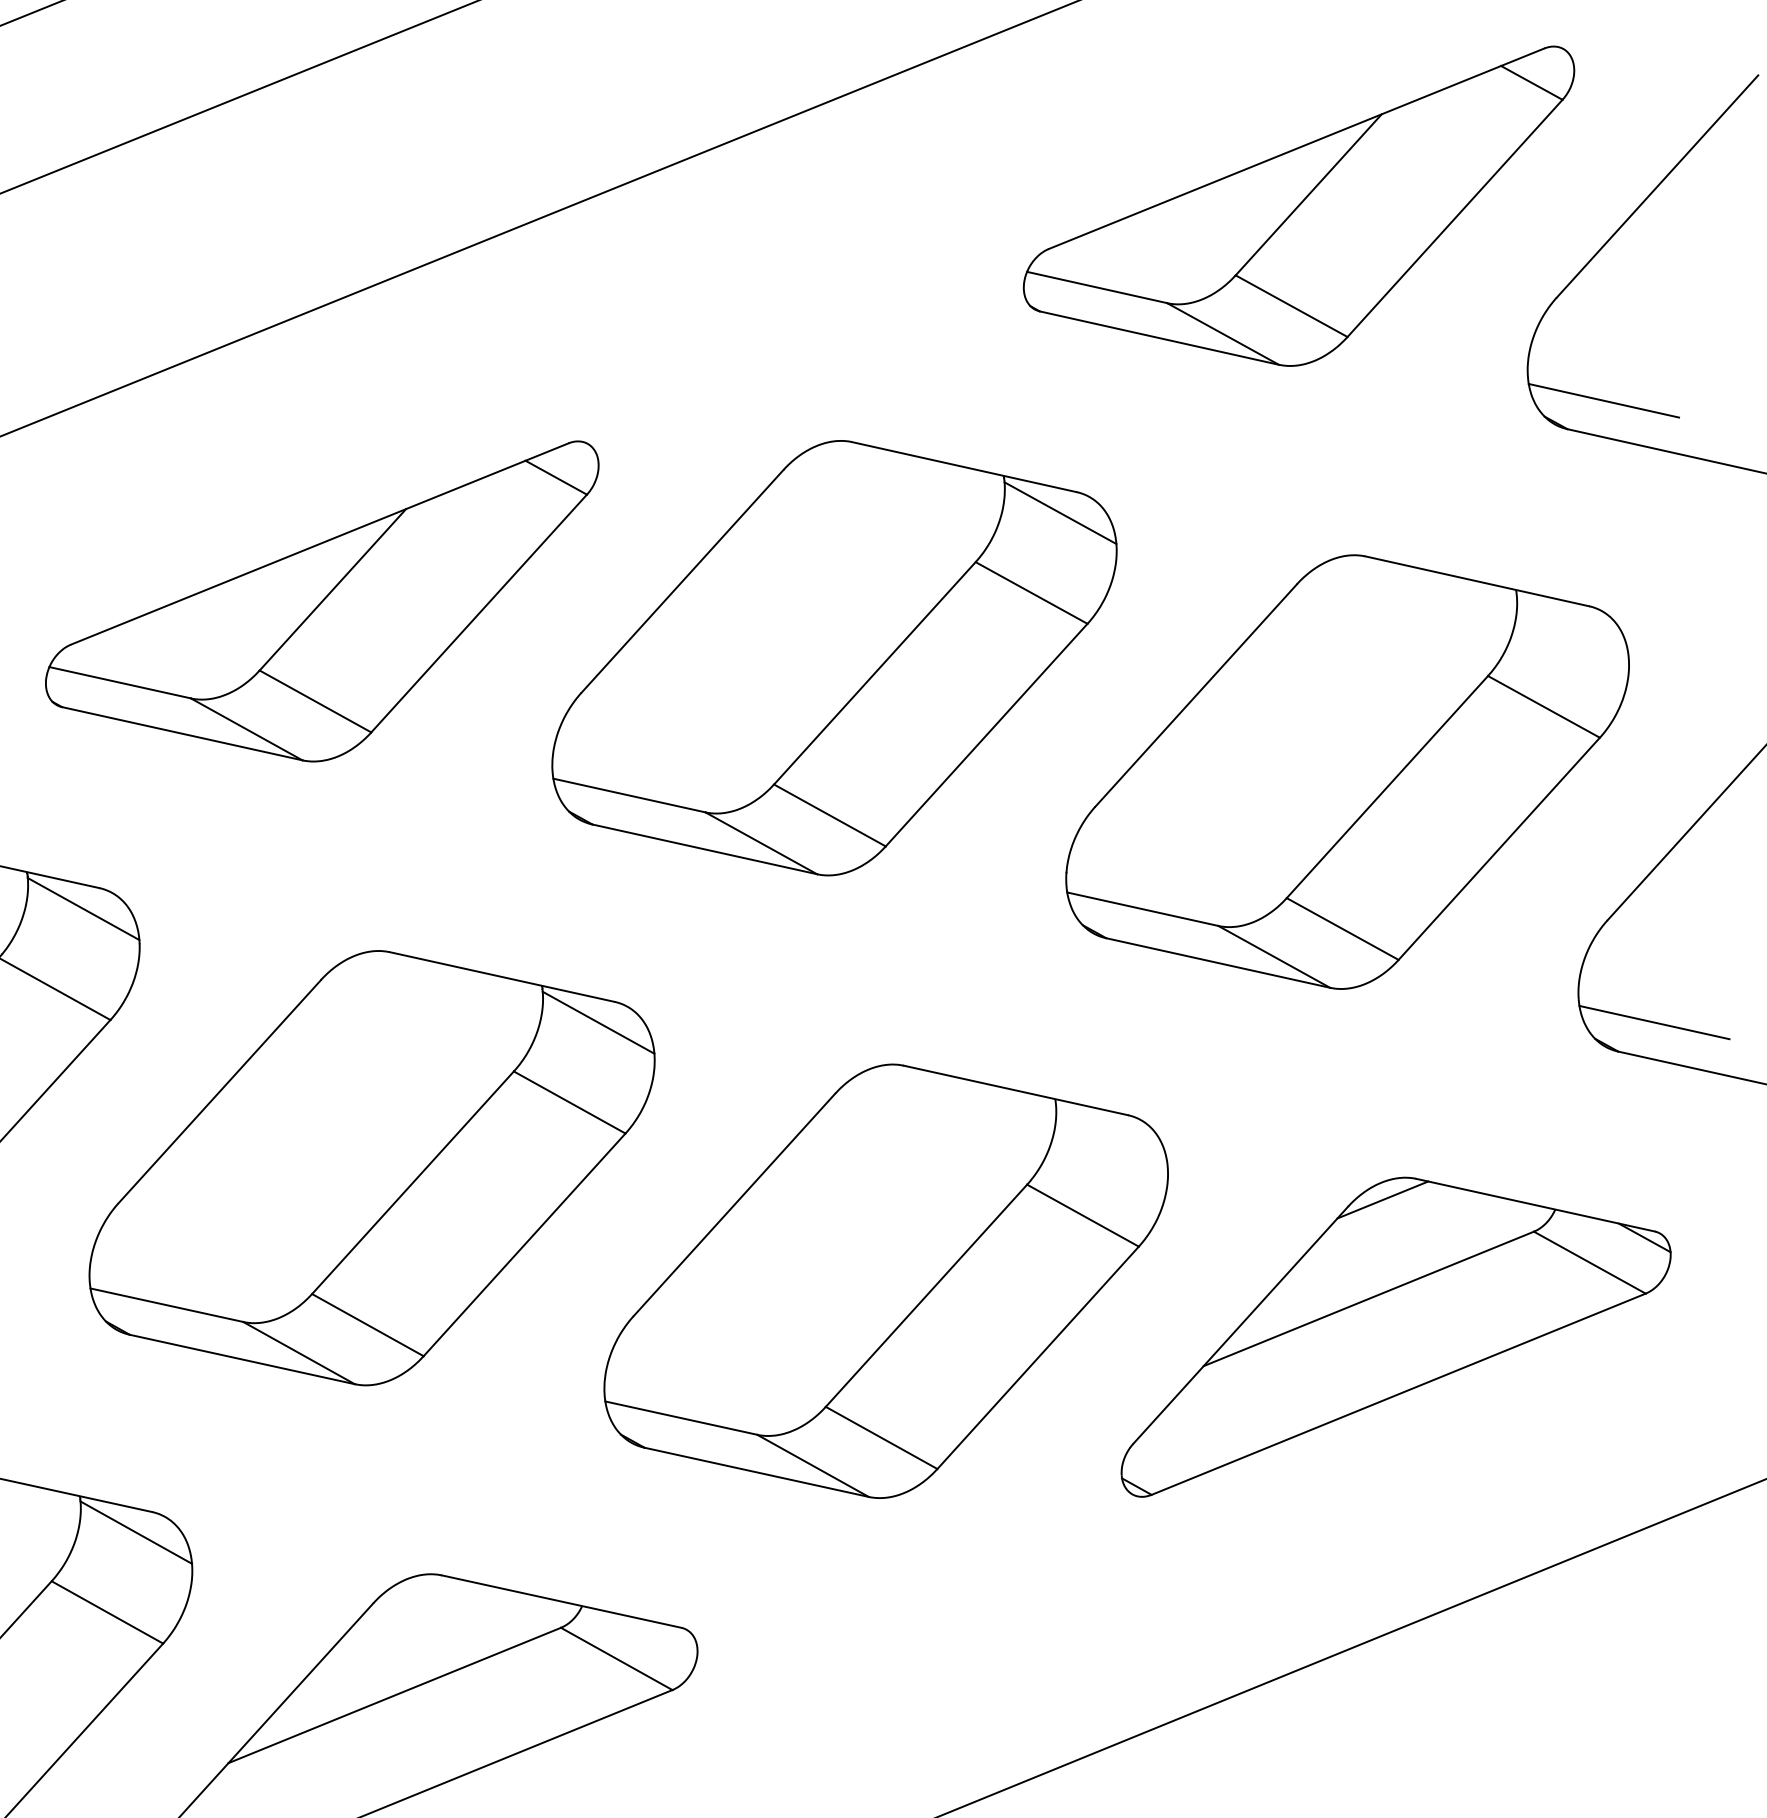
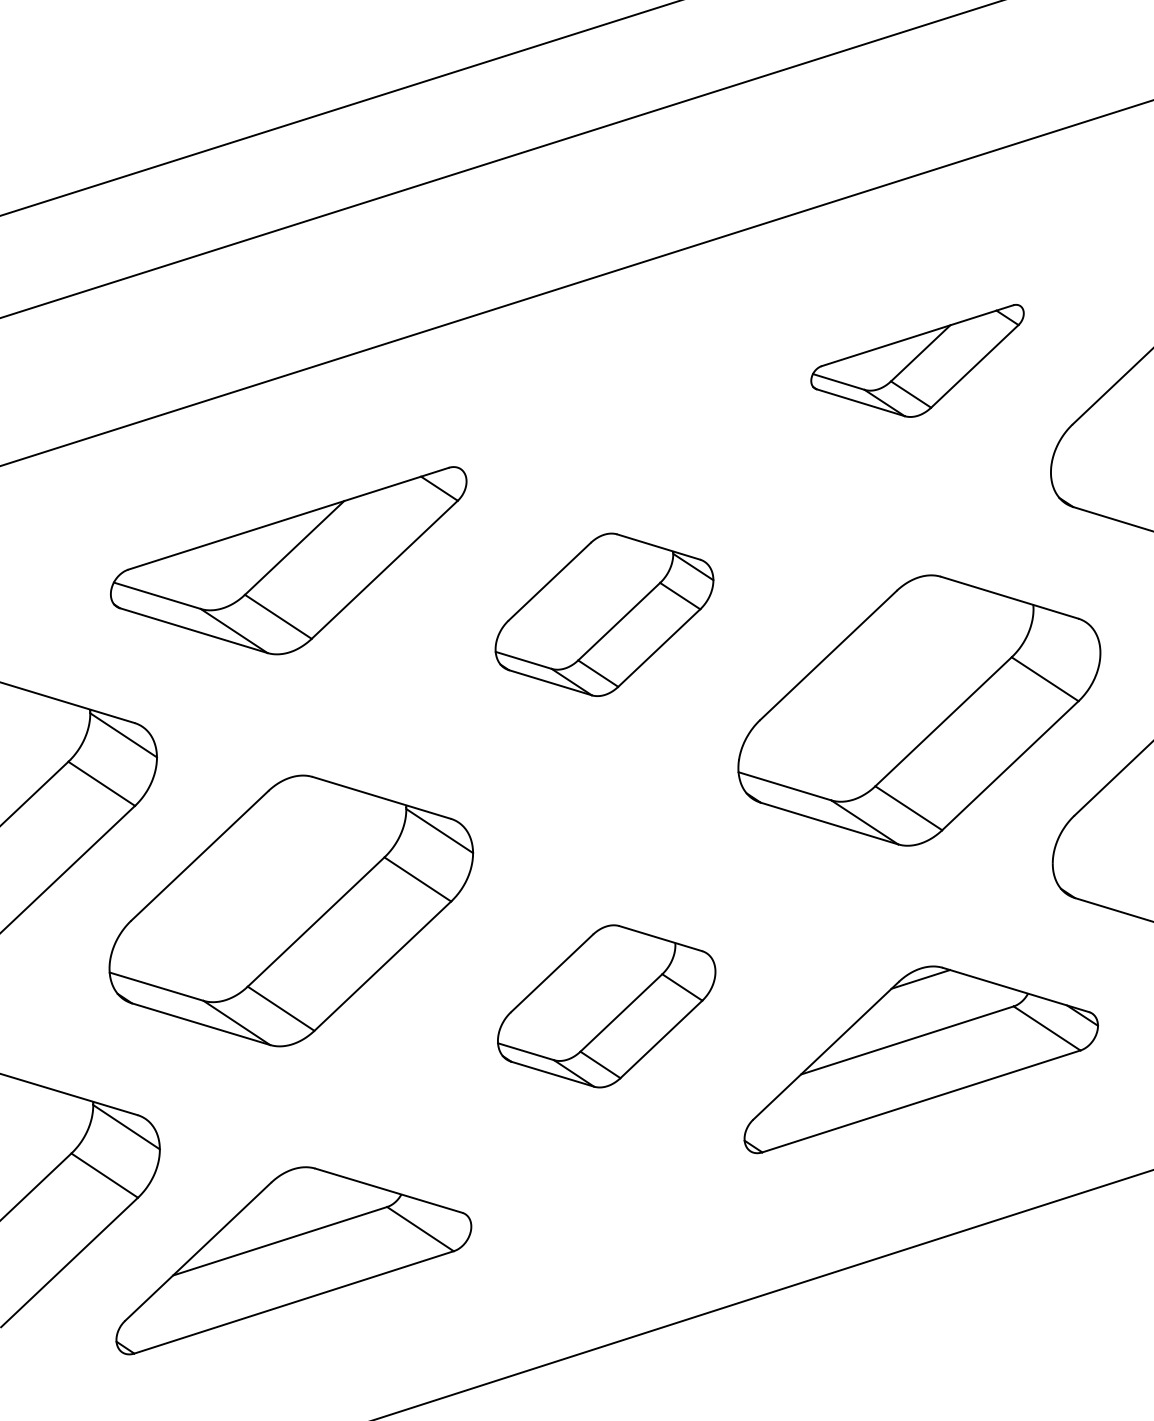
part: (1301, 214) -> (917, 360), size x0.6
line: (1604, 399) -> (1097, 490), removed
part: (834, 657) -> (604, 614), size x0.6
line: (1653, 1022) -> (1098, 881), removed
part: (885, 1281) -> (606, 1006), size x0.6

